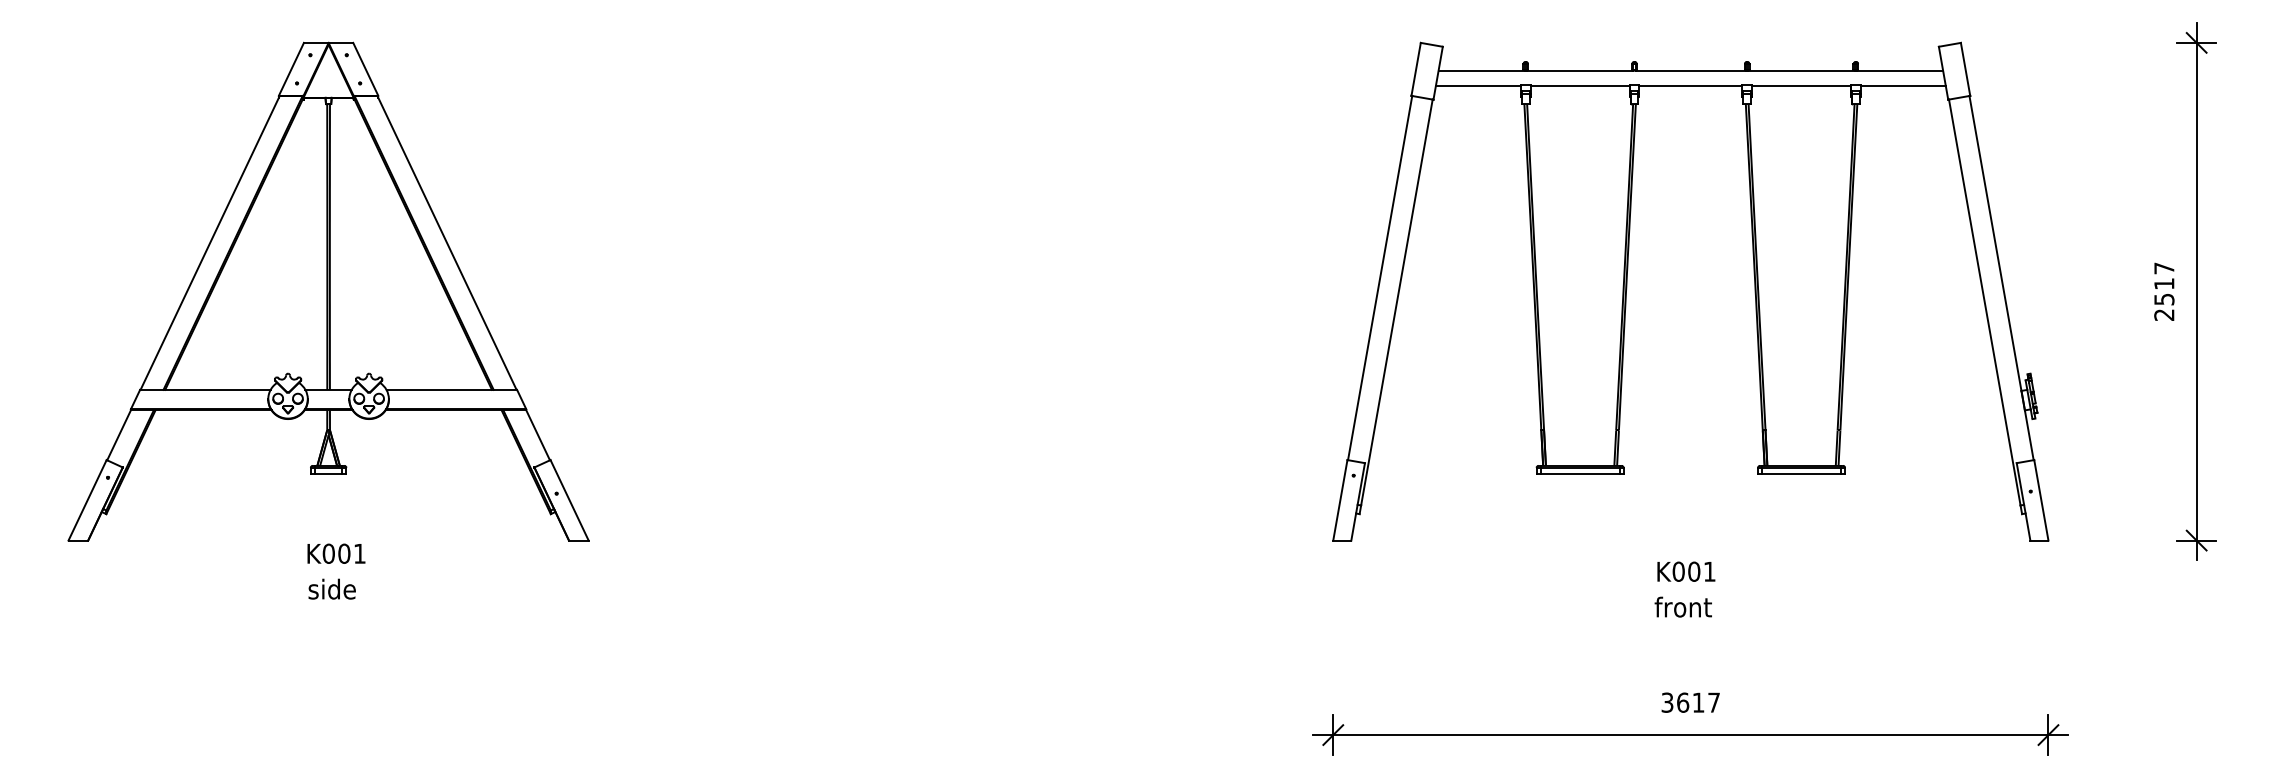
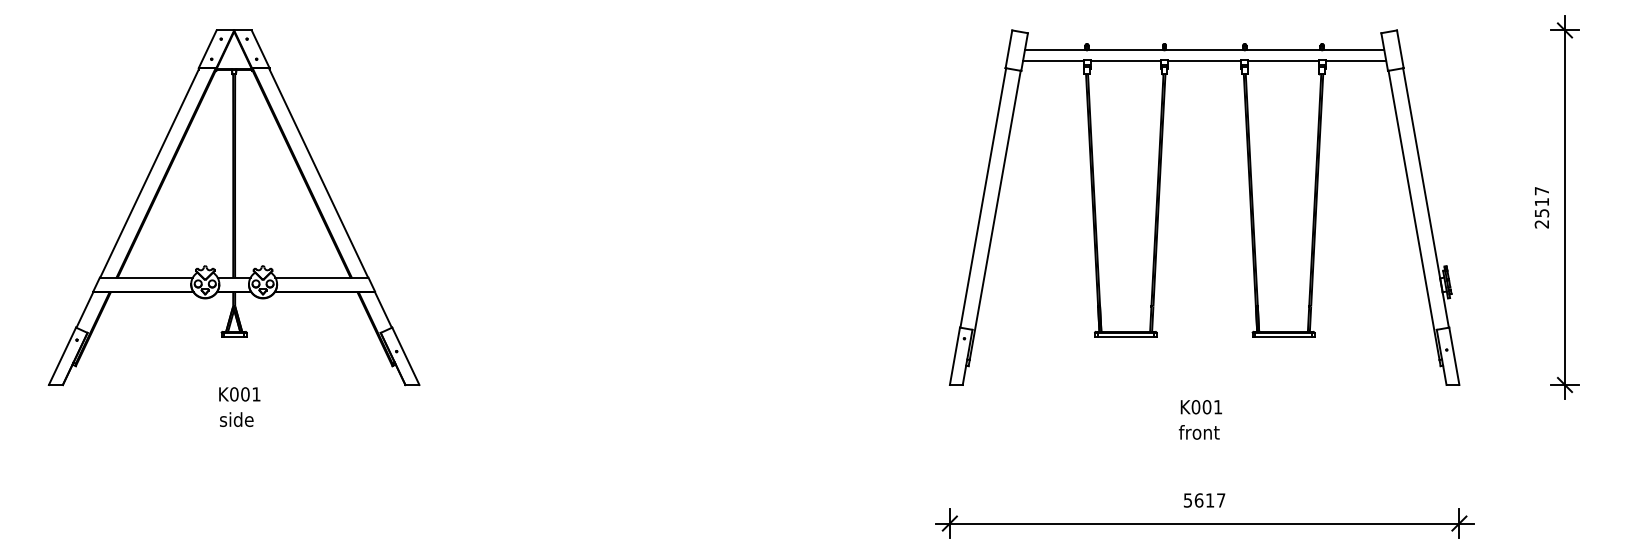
text: (1667, 702) -> (1188, 500), 3617 -> 5617

